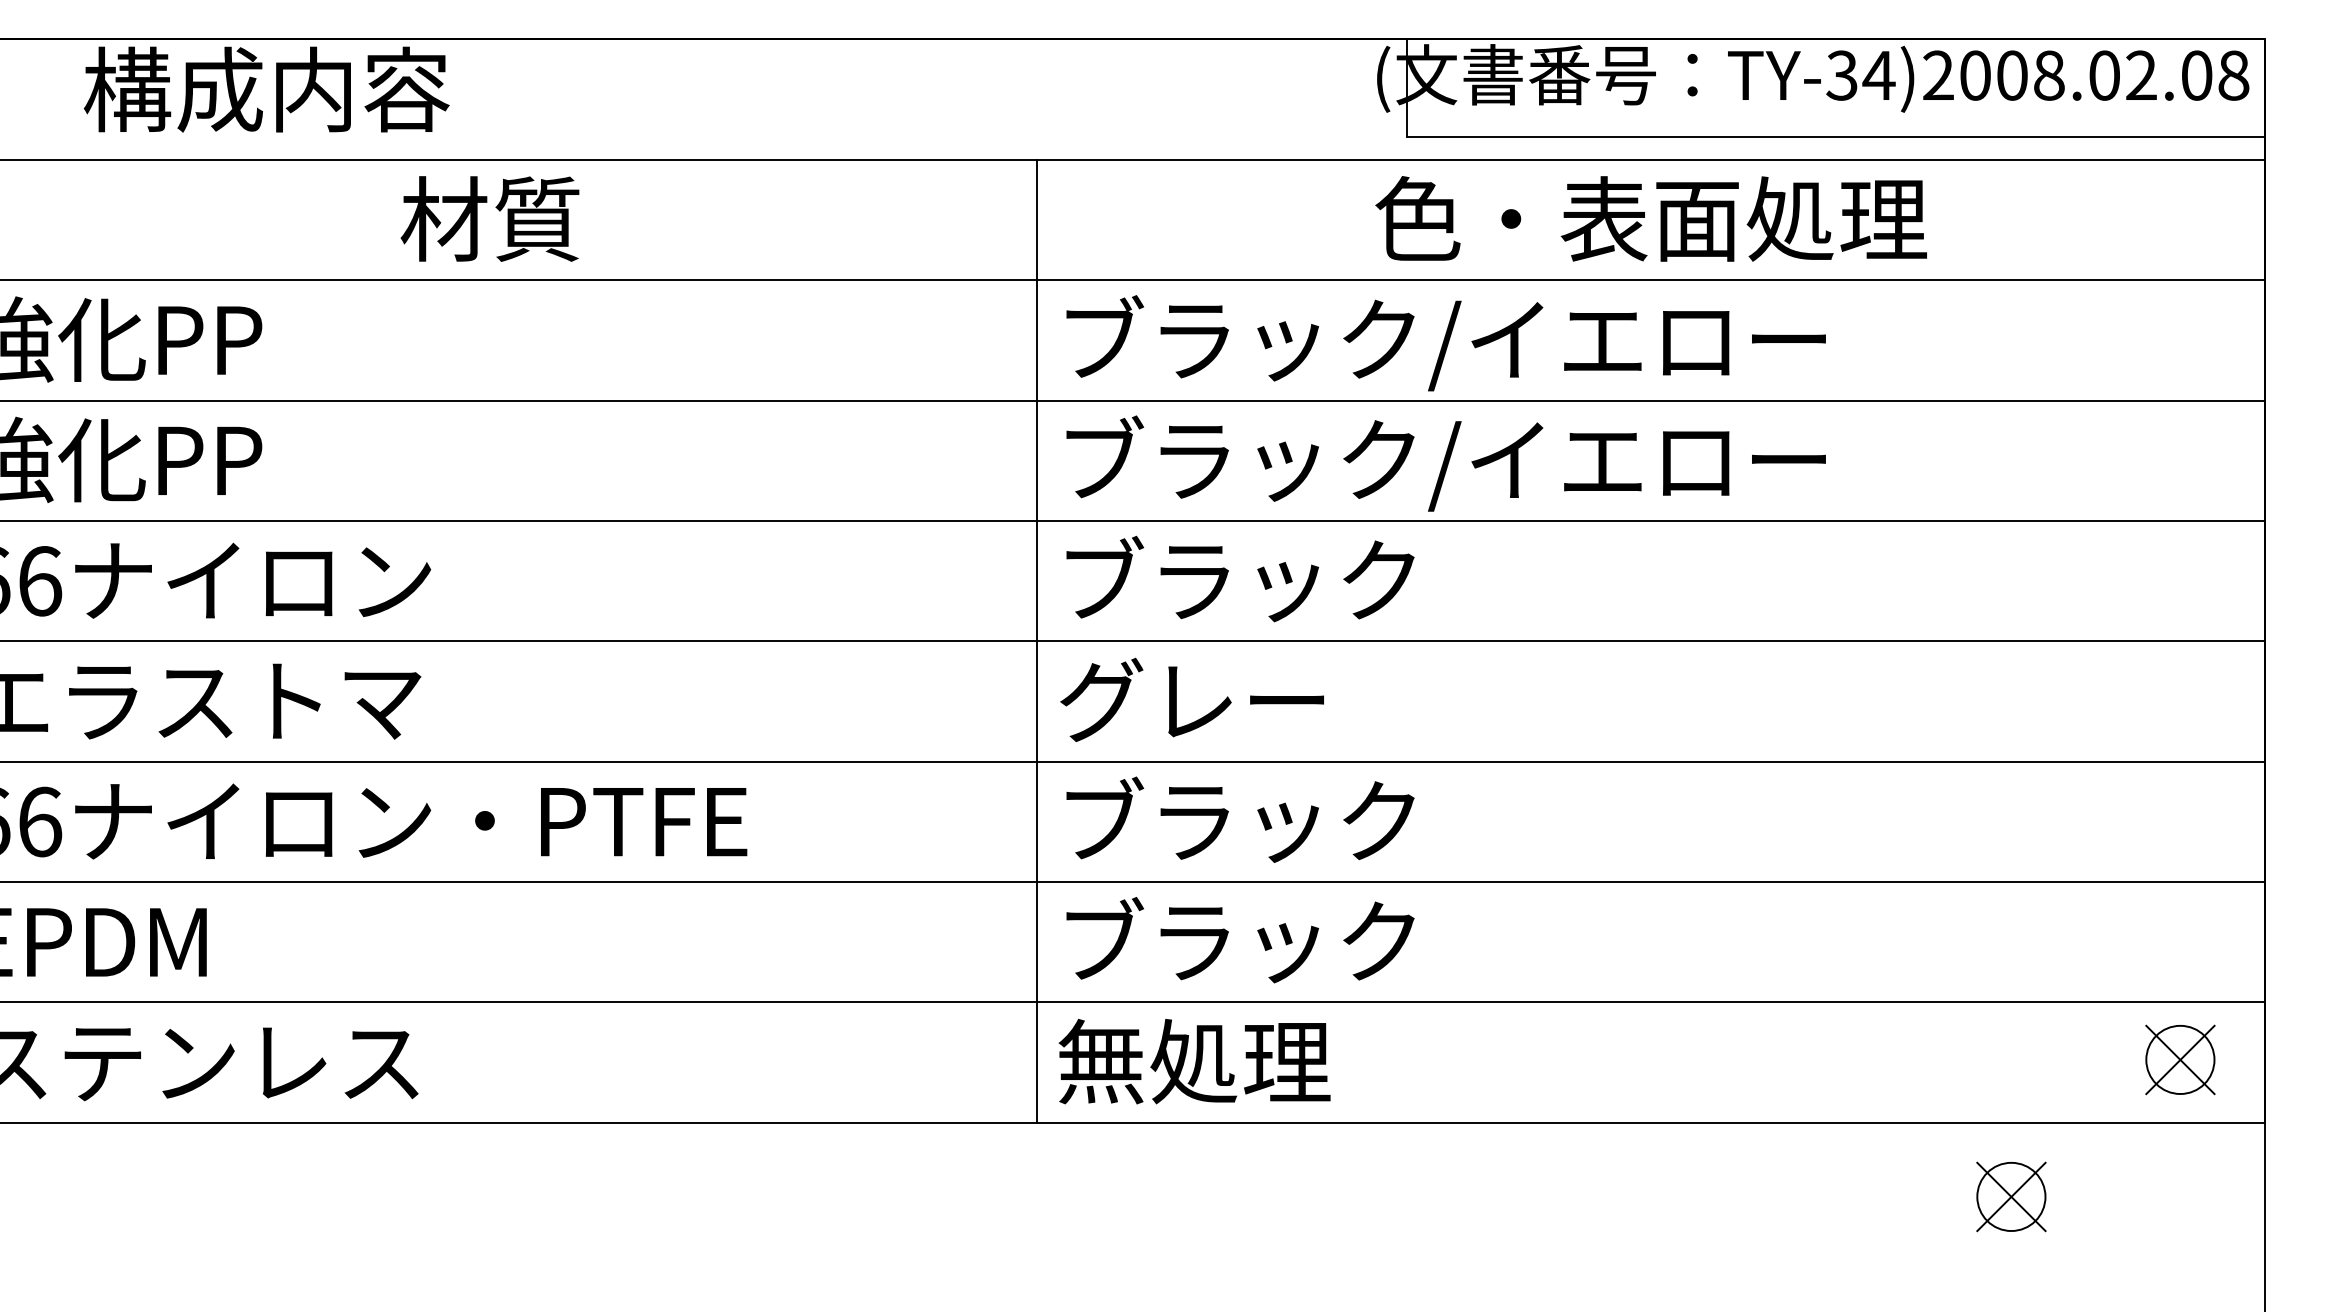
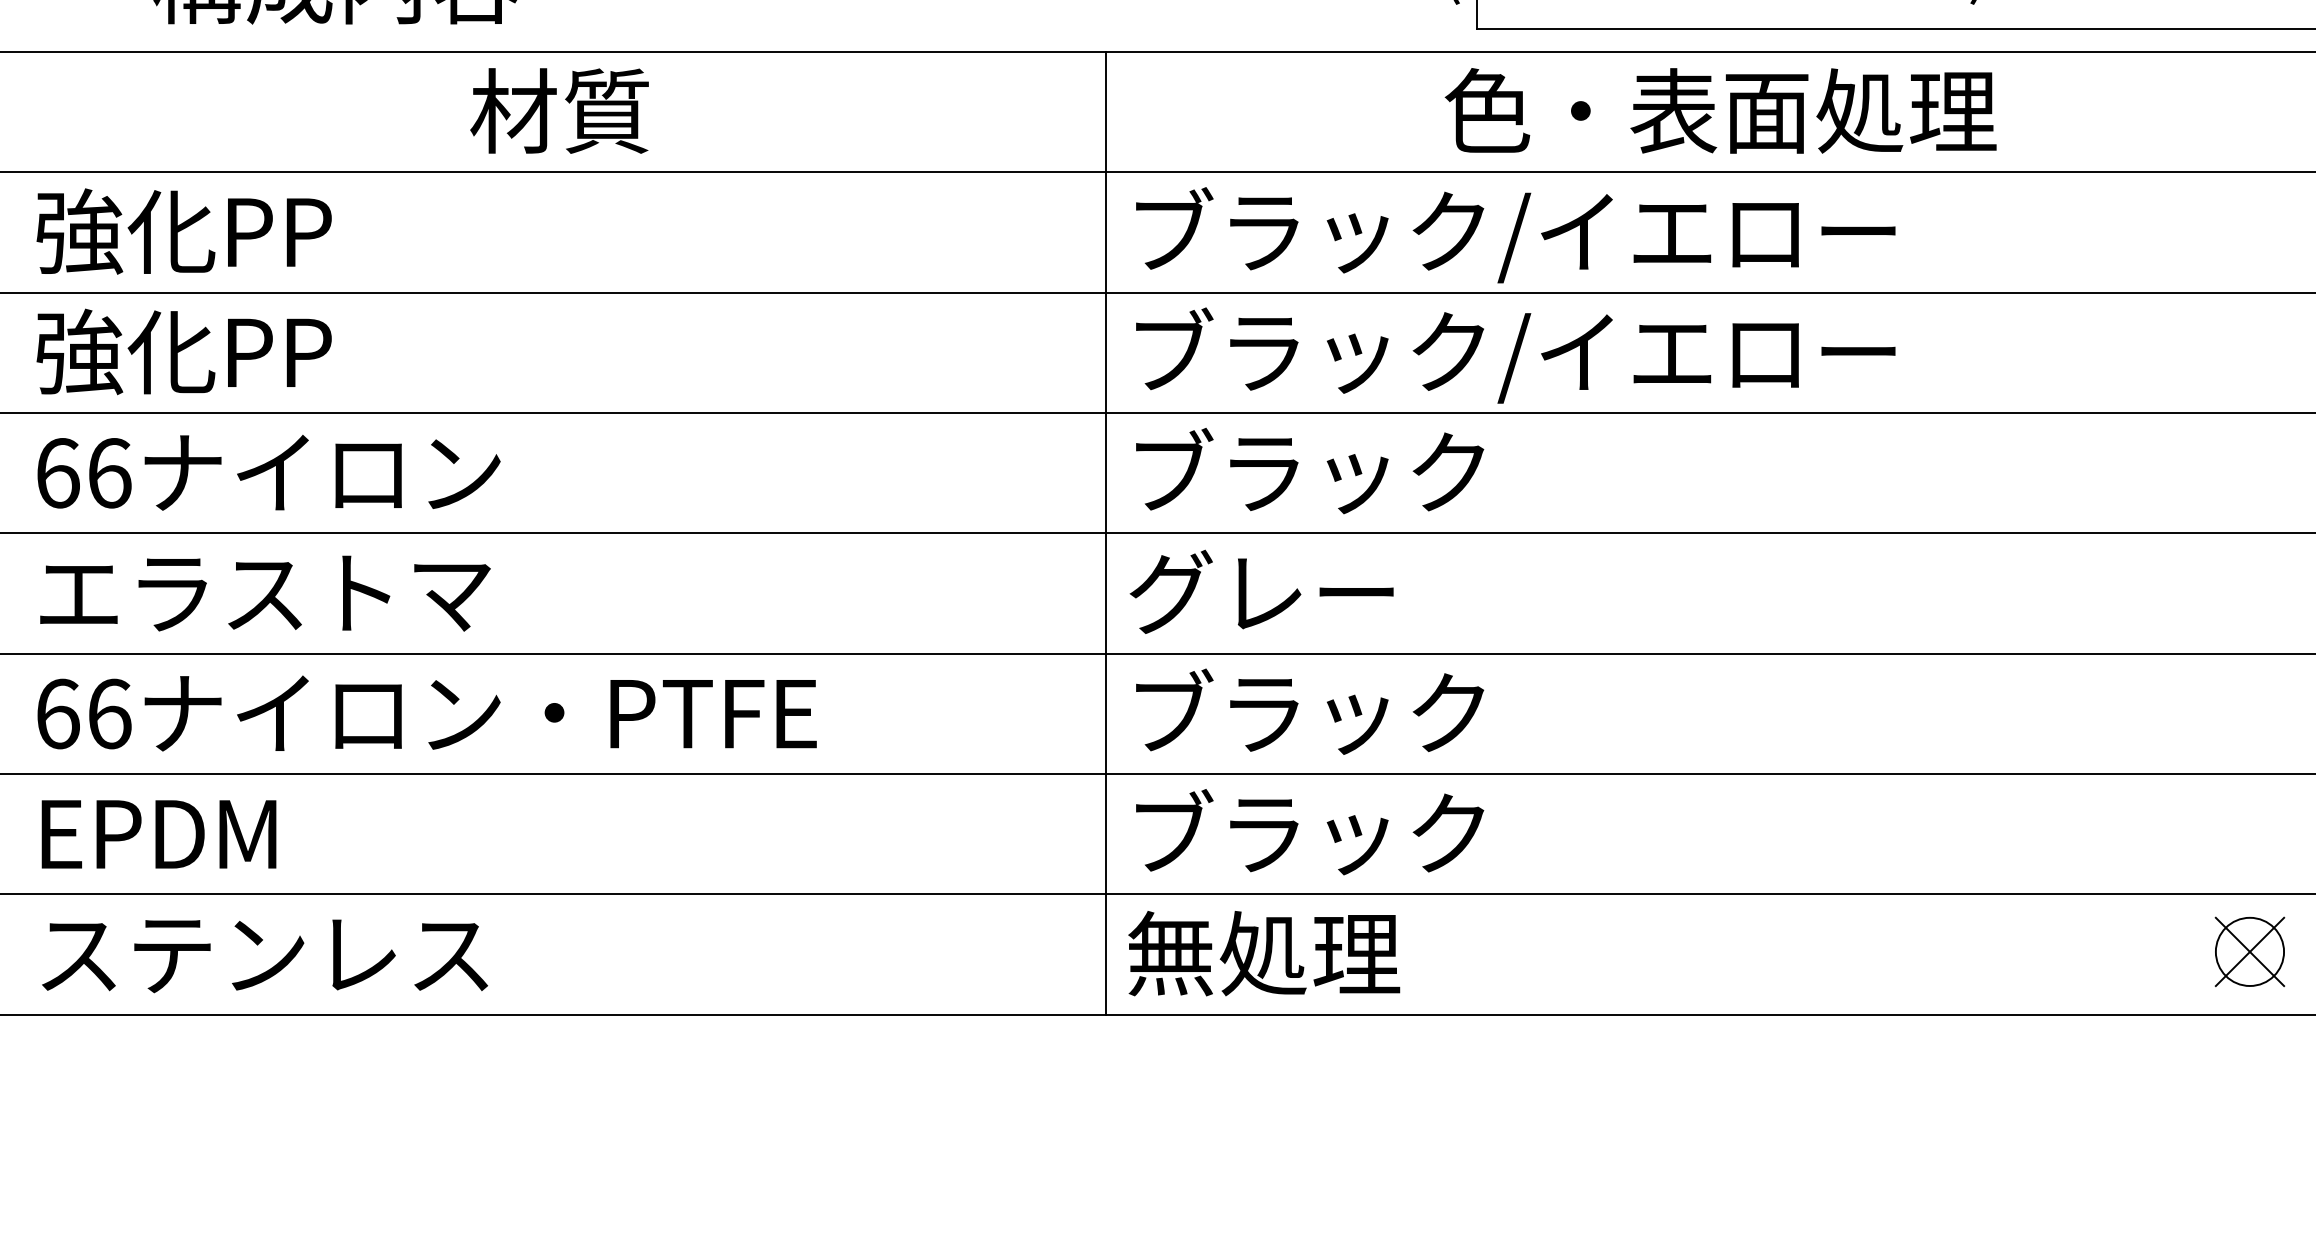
part: (2011, 1196) -> (2081, 1088), removed

